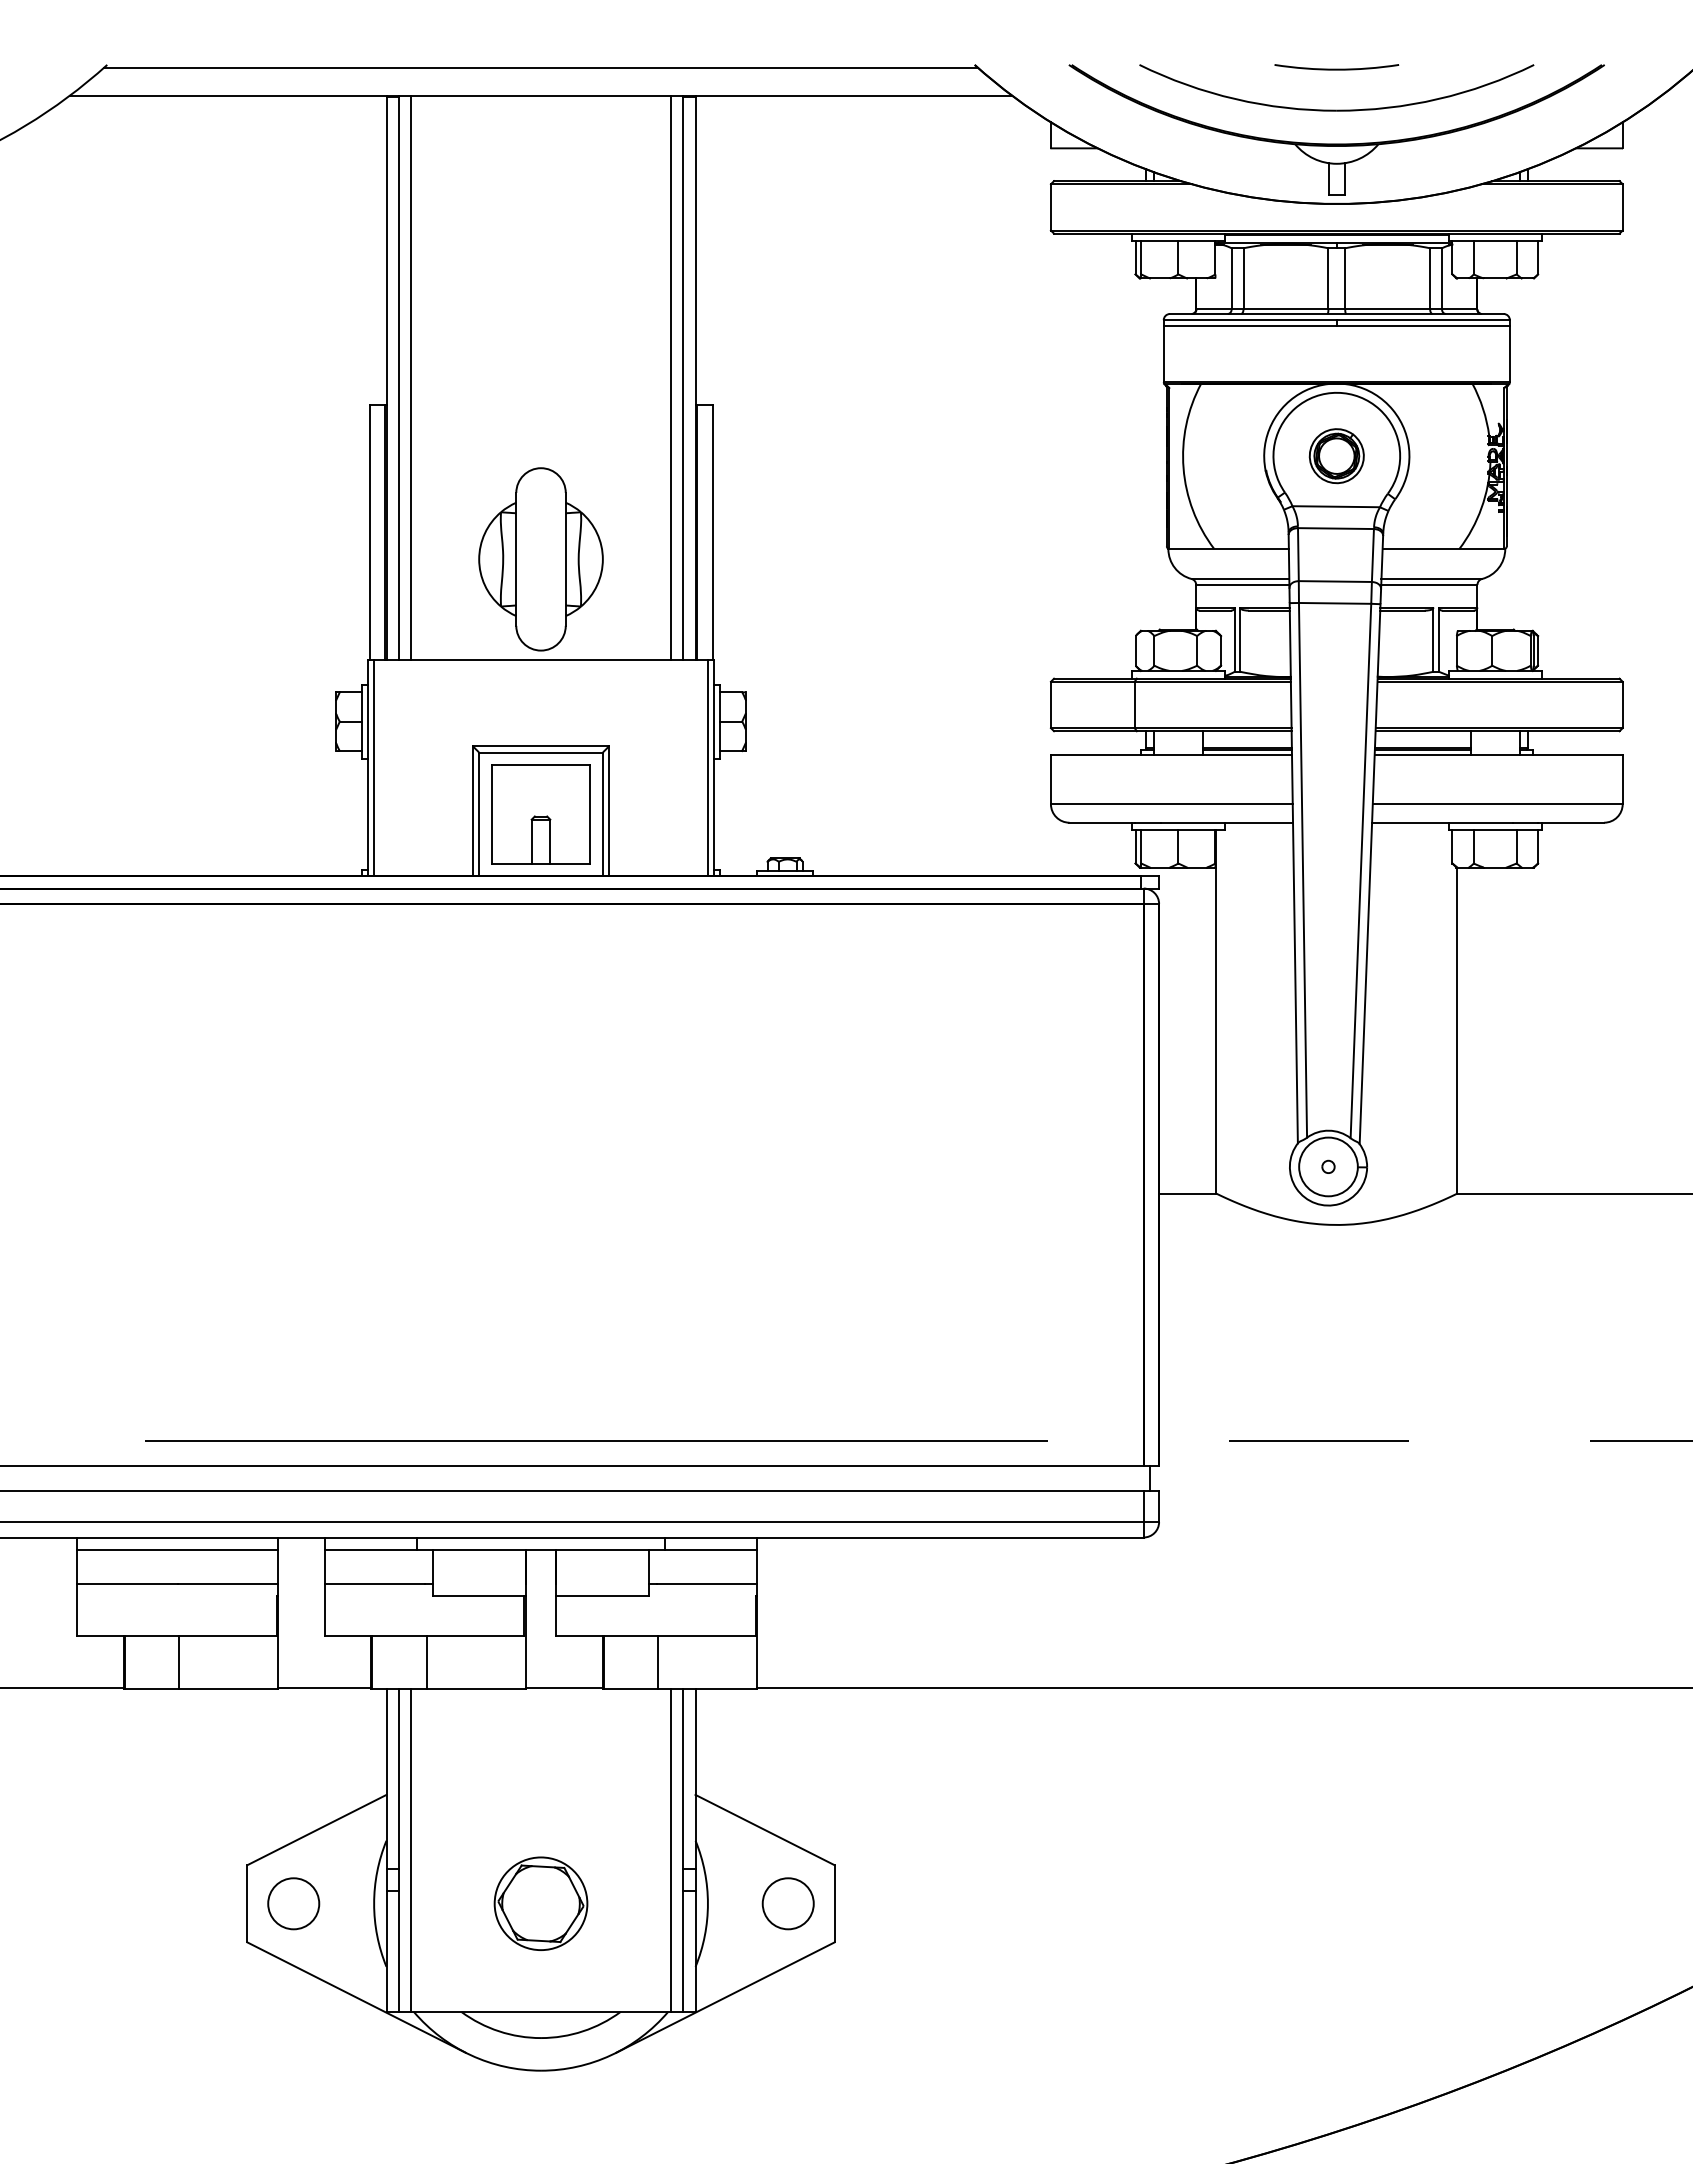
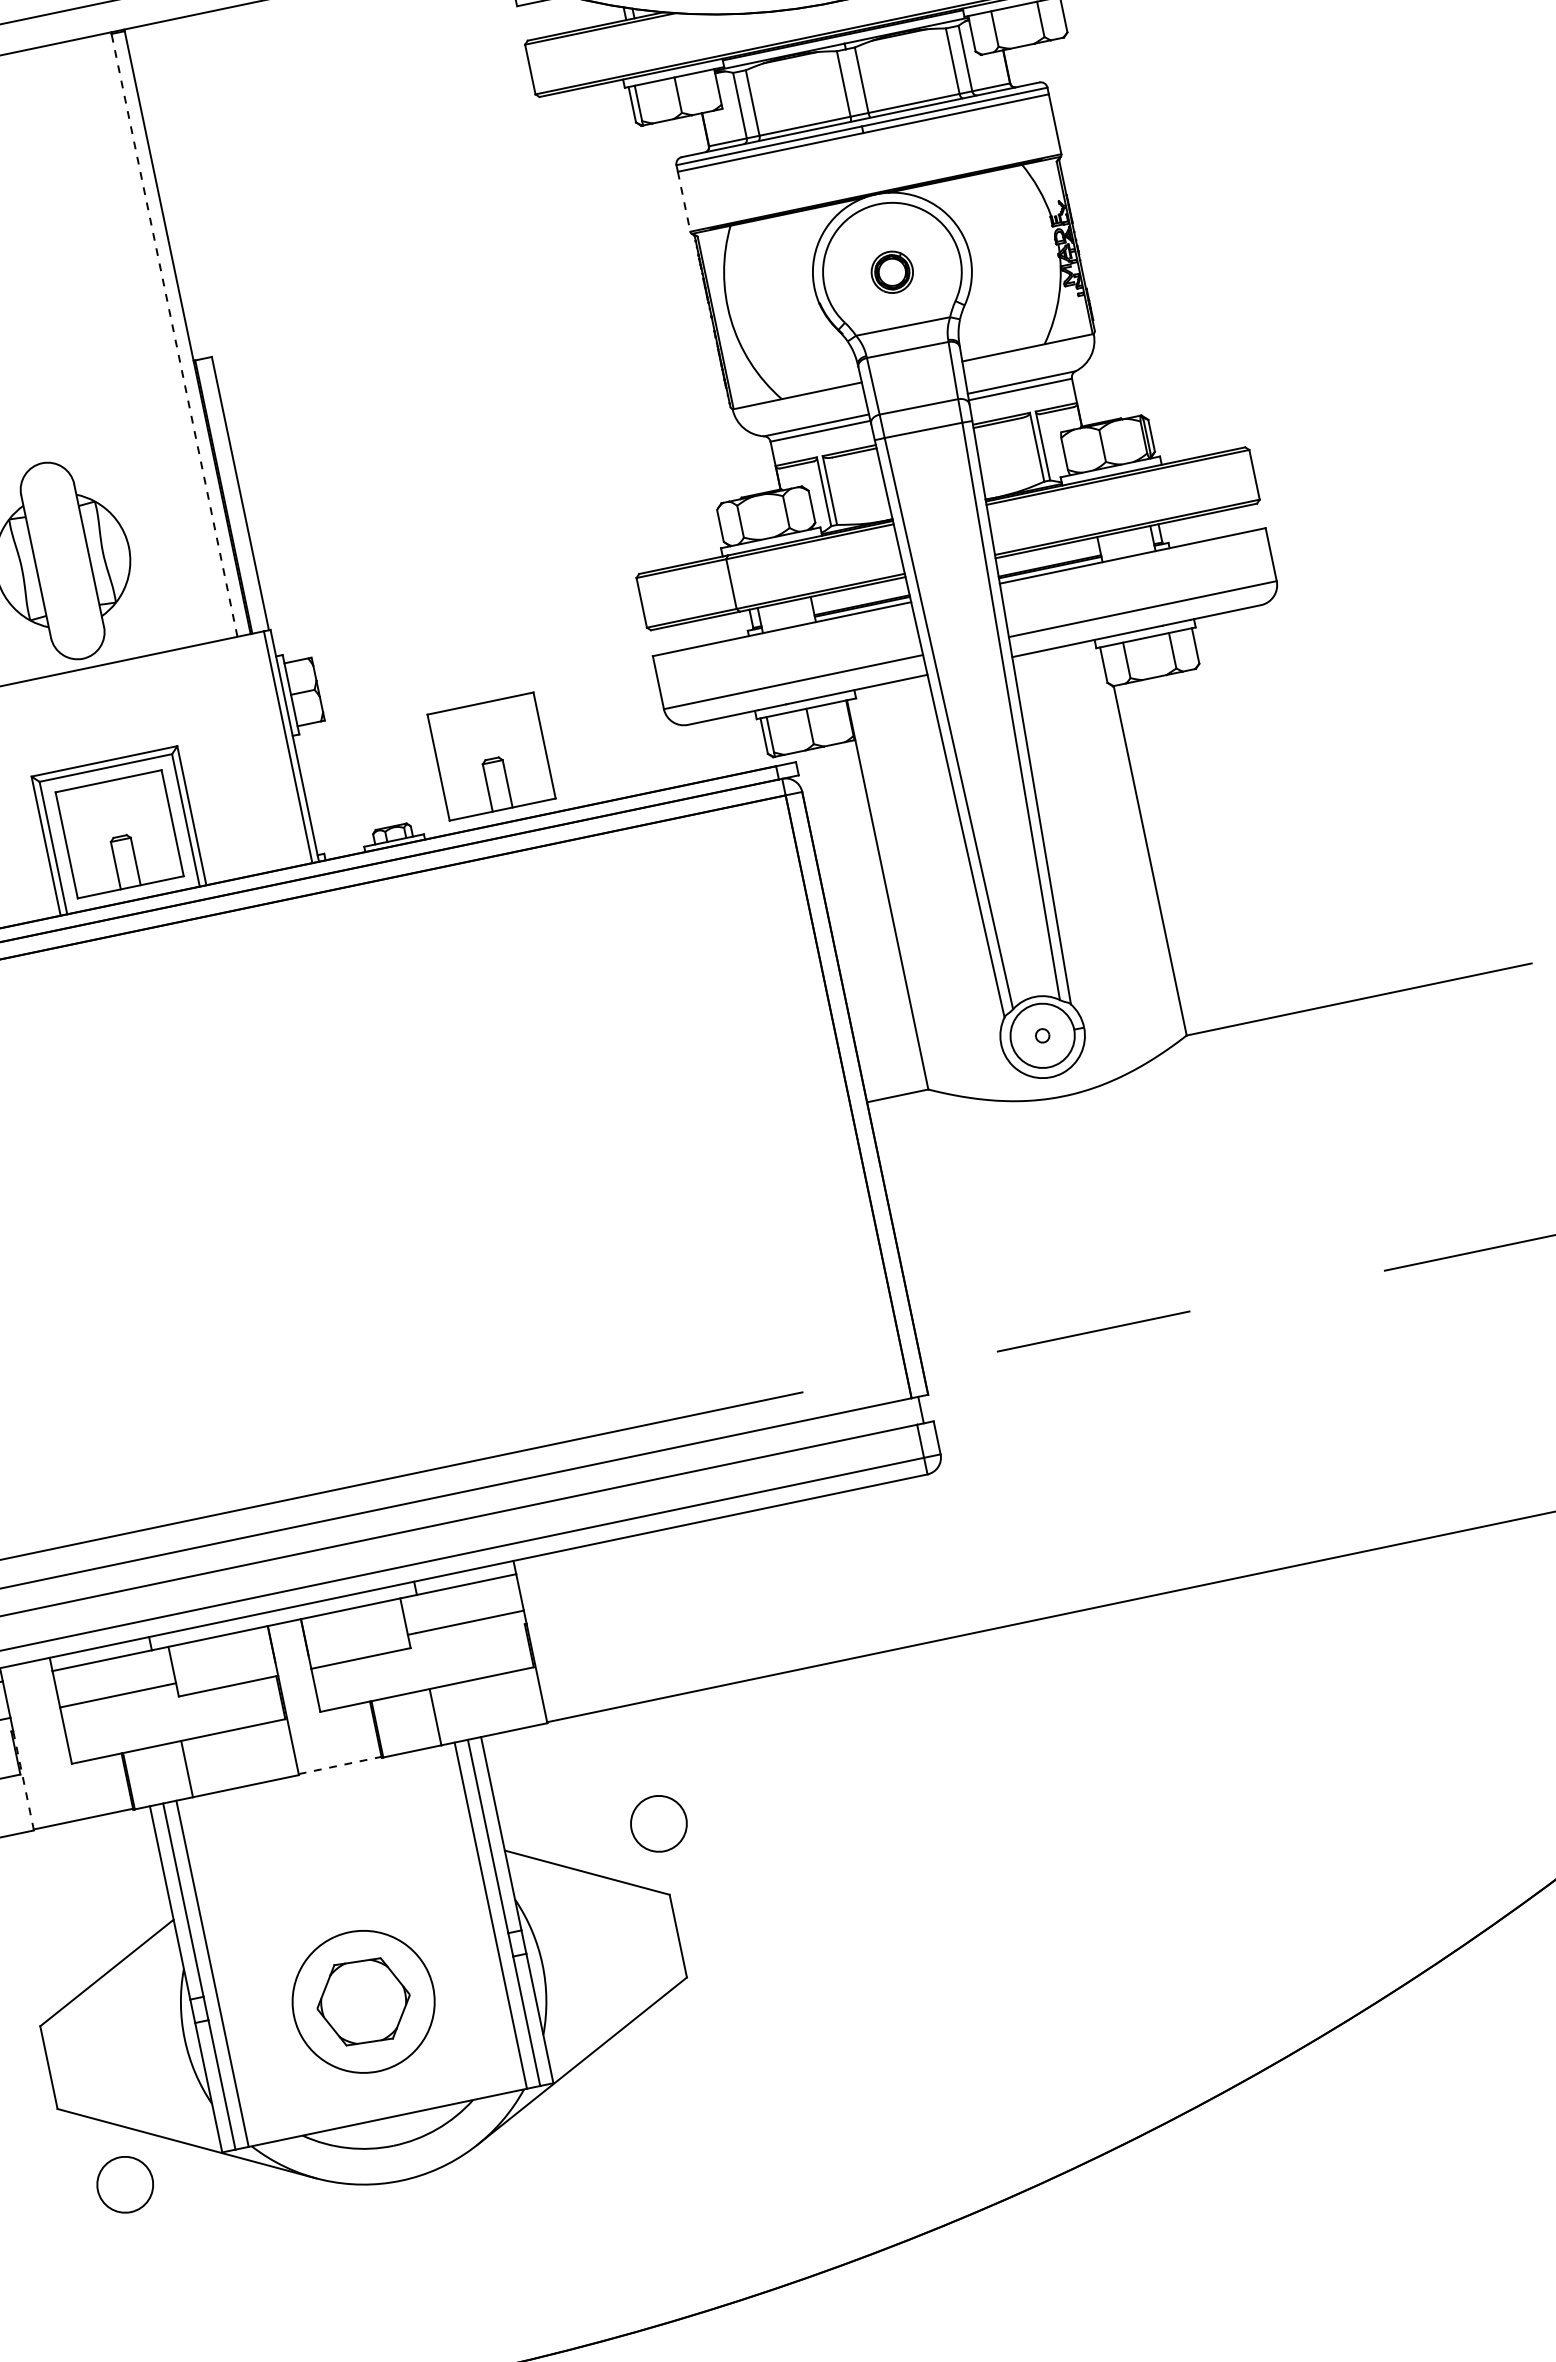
line: (1163, 354) -> (683, 202), solid -> dashed
line: (670, 377) -> (160, 337), removed
line: (683, 378) -> (174, 335), solid -> dashed
part: (1336, 456) -> (892, 272), size x0.7
part: (887, 814) -> (491, 756), added
line: (278, 1642) -> (23, 1780), solid -> dashed
line: (564, 1688) -> (340, 1765), solid -> dashed
circle: (293, 1903) -> (124, 2184), moved
circle: (540, 1903) -> (363, 2001), size x1.4
circle: (787, 1903) -> (658, 1823), moved

